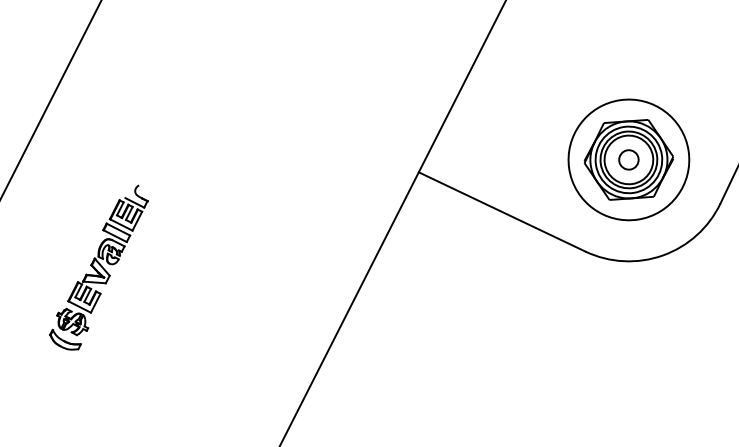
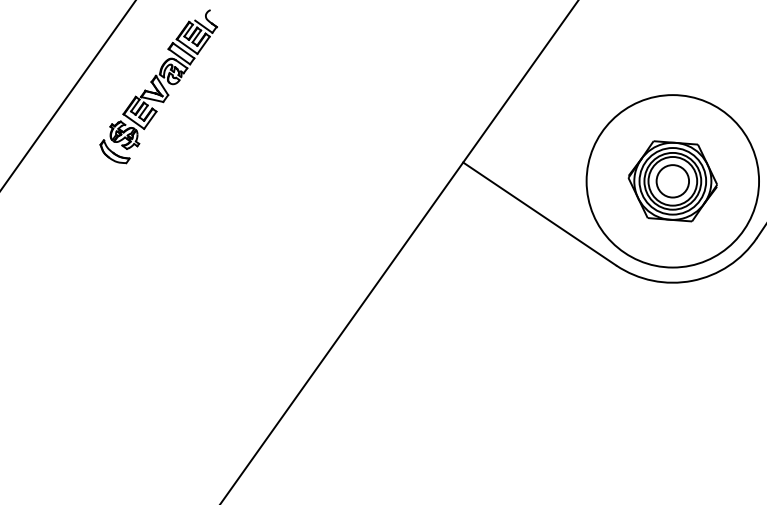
circle: (628, 160) -> (672, 181), size x1.43
circle: (628, 160) -> (672, 181), size x1.67
part: (98, 268) -> (158, 86), moved

